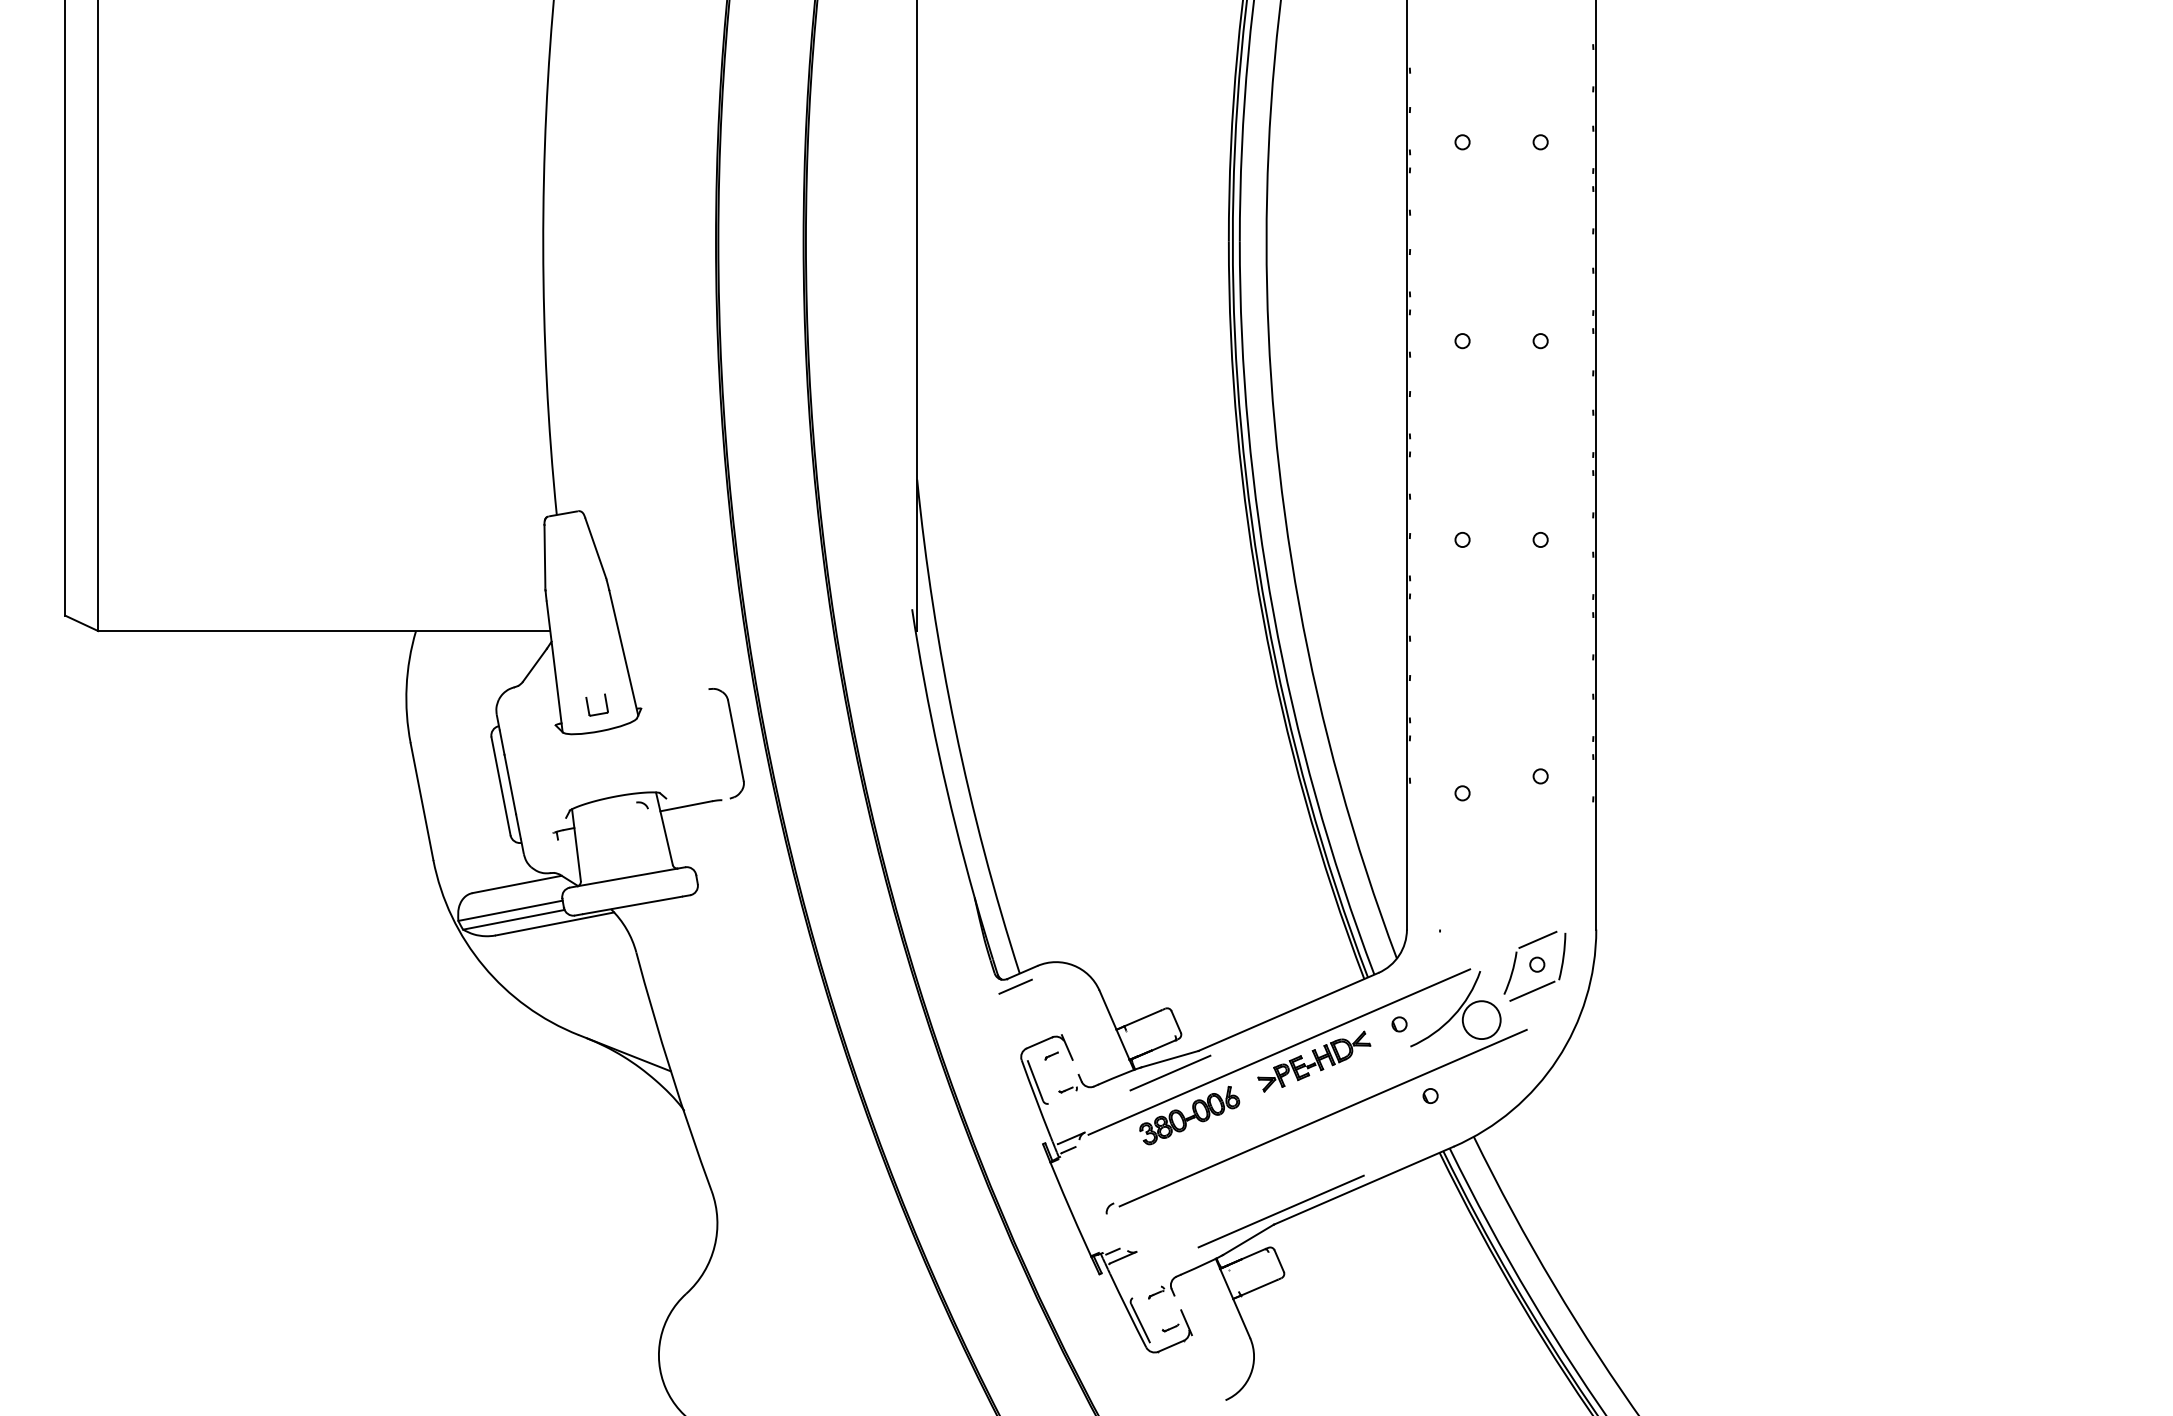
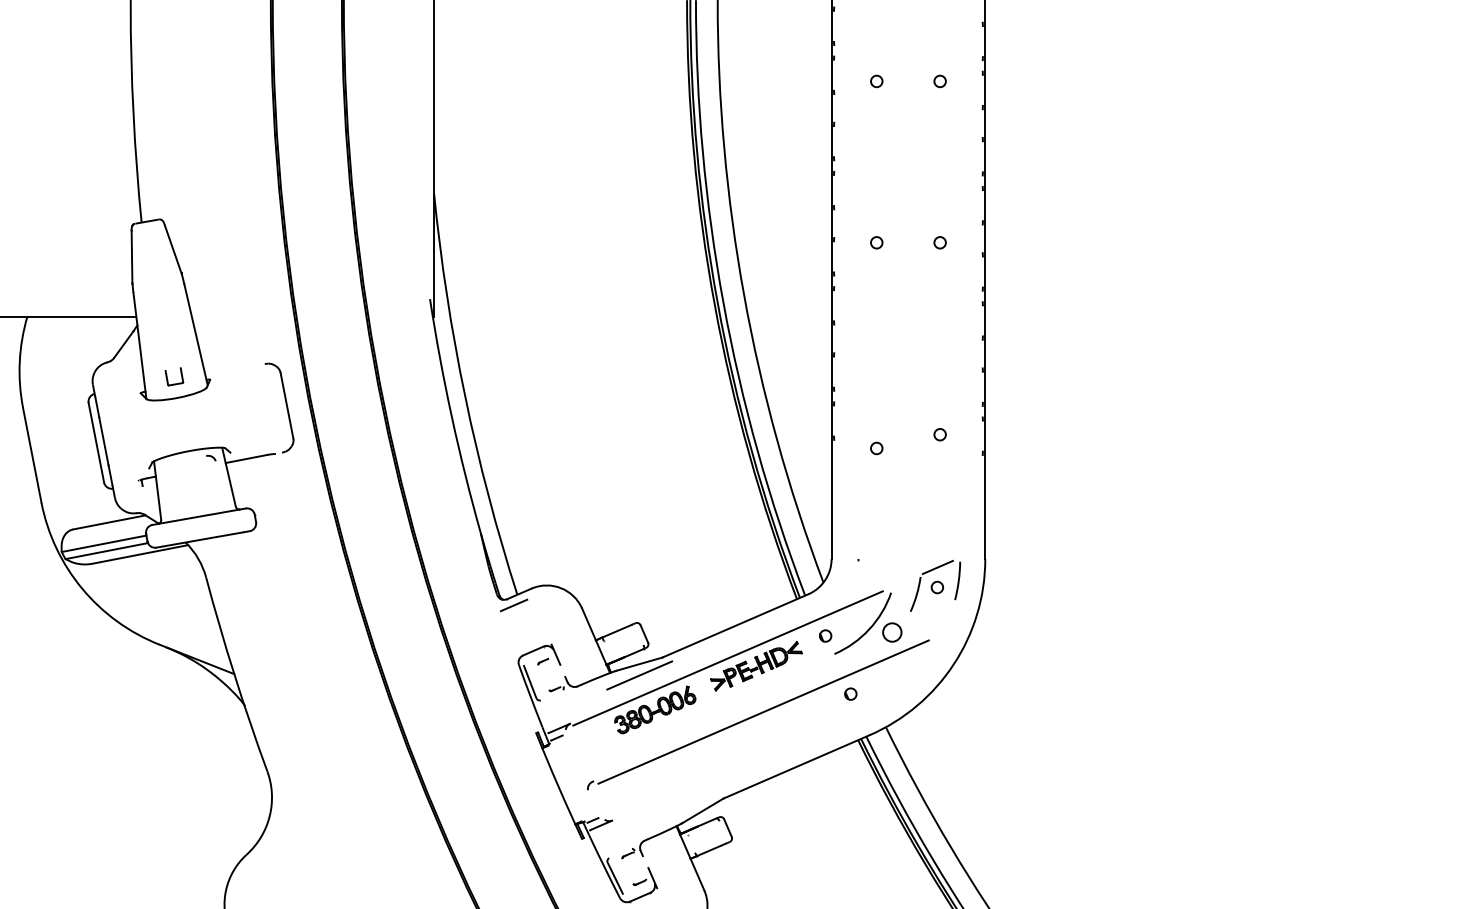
line: (1532, 990) -> (933, 608), removed
circle: (1481, 1020) -> (892, 632), size x0.6
line: (1280, 1211) -> (728, 787), removed

